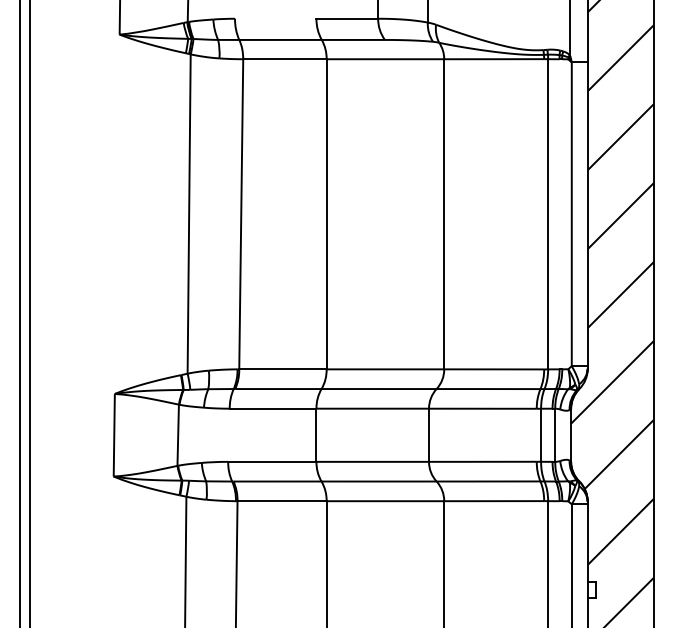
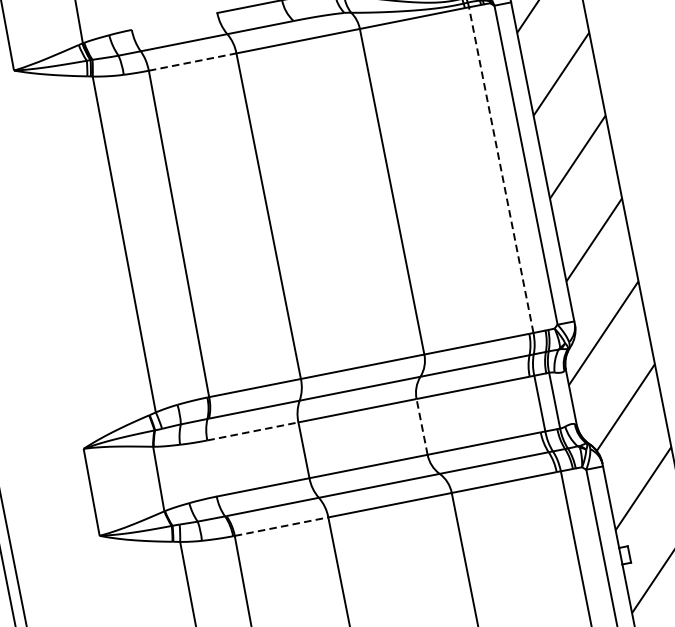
line: (284, 59) -> (192, 62), solid -> dashed
line: (548, 213) -> (501, 169), solid -> dashed
line: (273, 408) -> (253, 431), solid -> dashed
line: (429, 435) -> (422, 427), solid -> dashed
line: (282, 501) -> (282, 526), solid -> dashed

